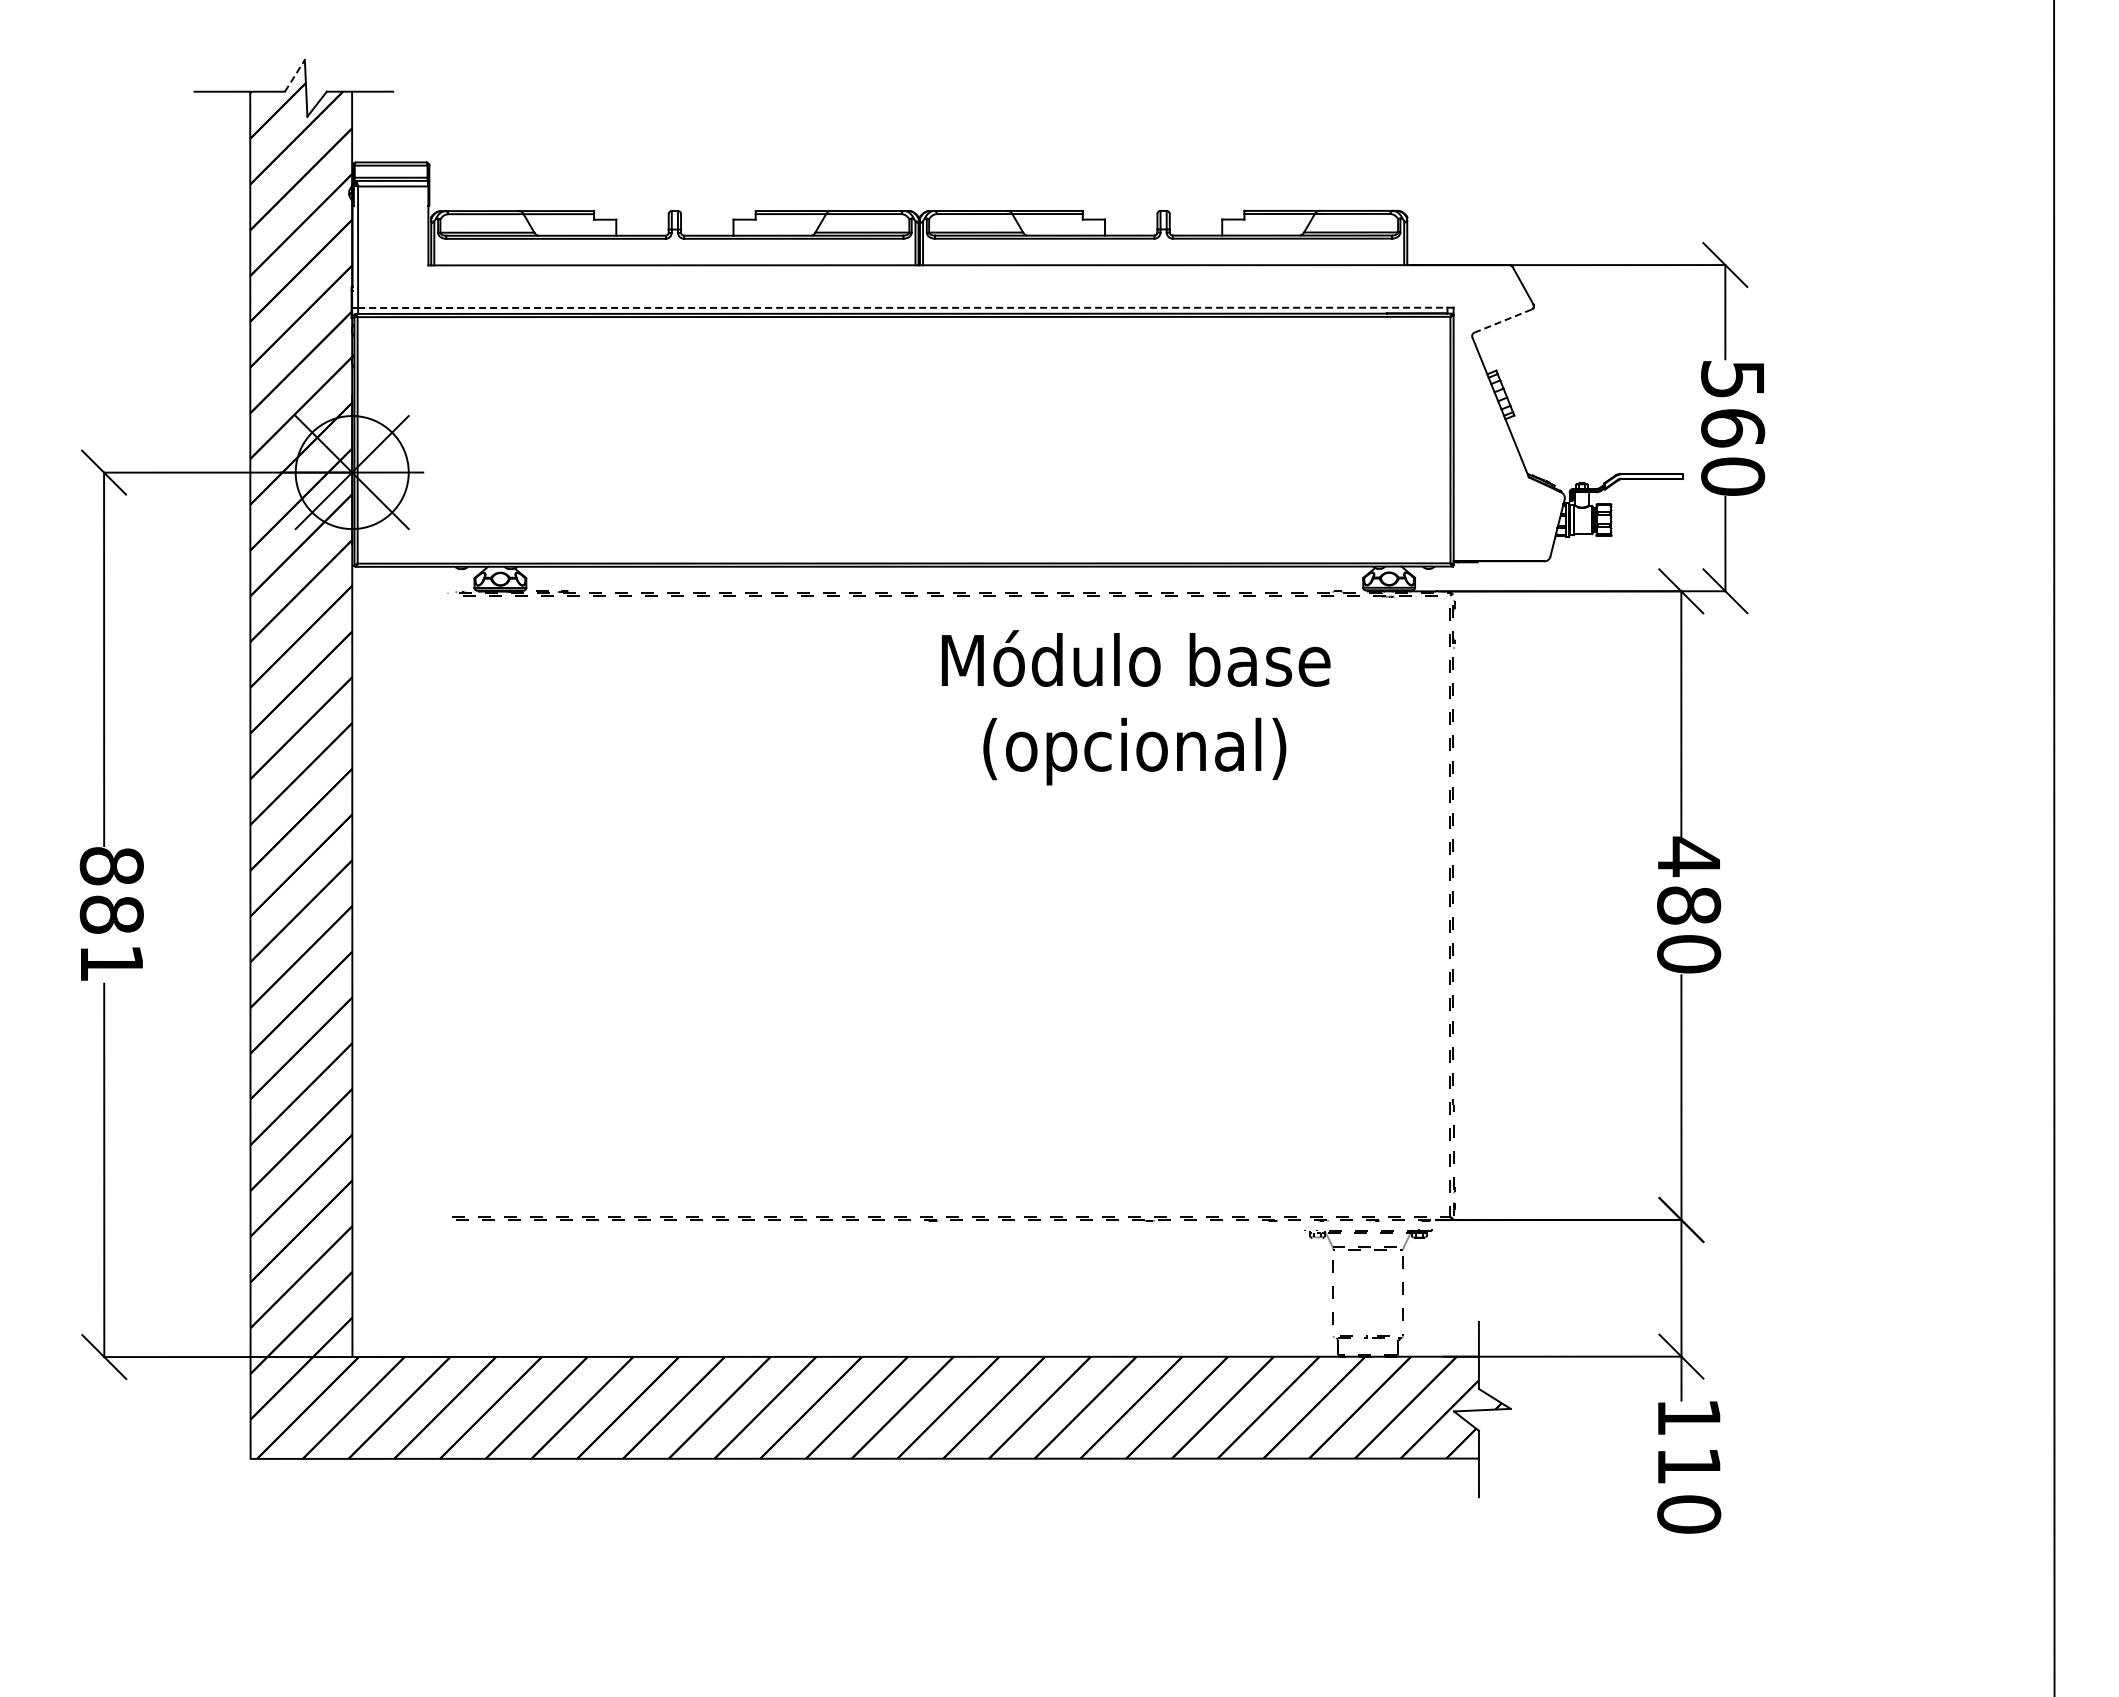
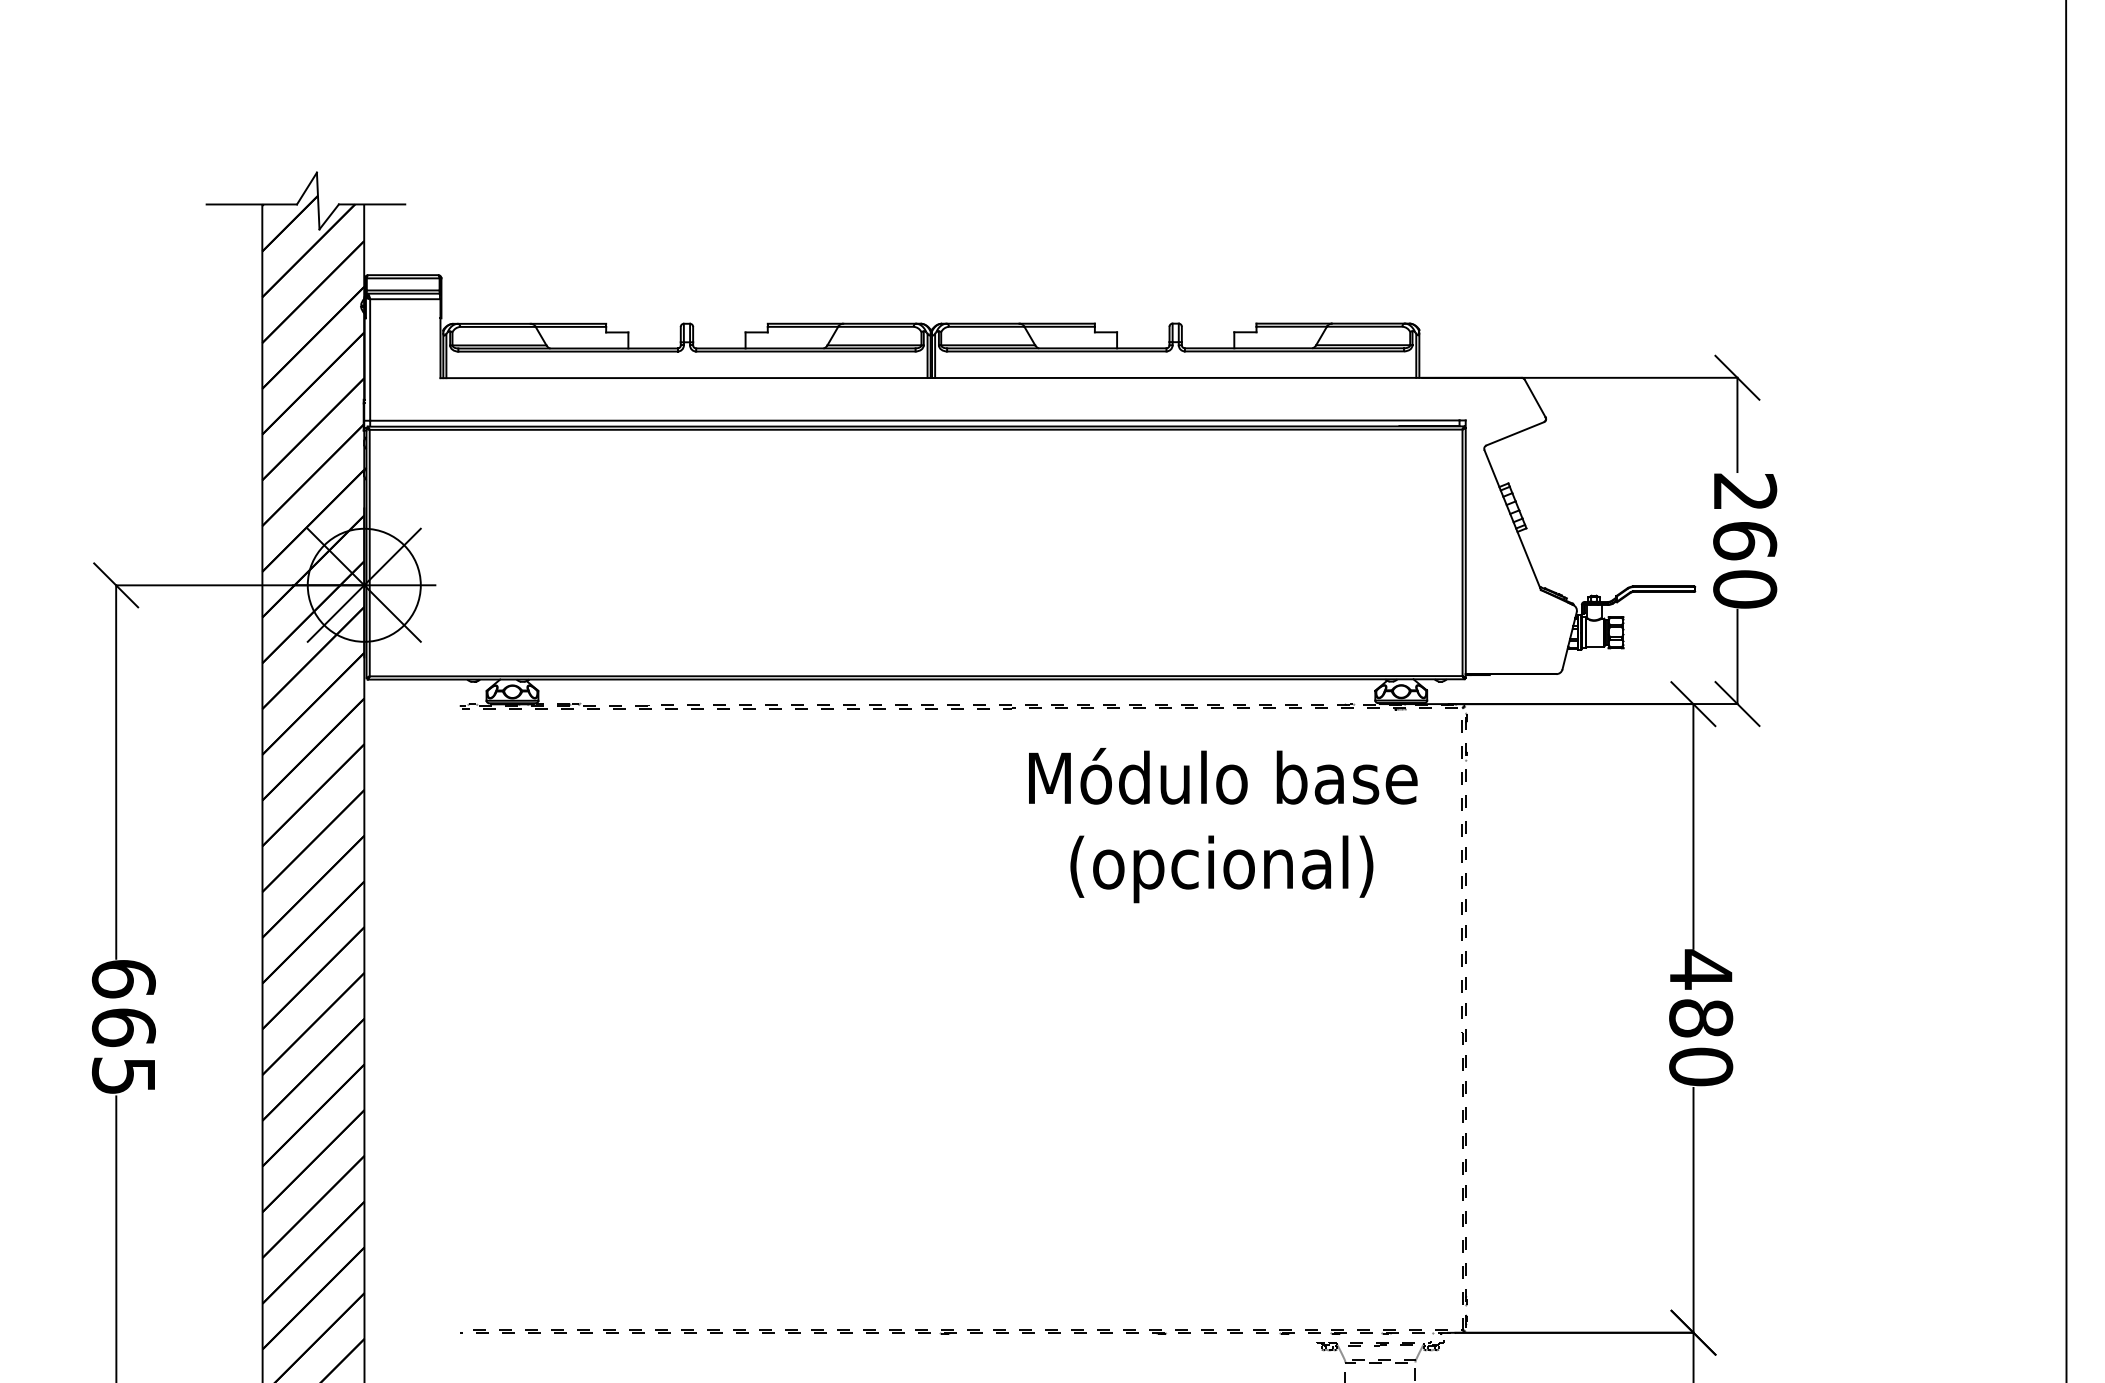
line: (294, 75) -> (306, 188), dashed -> solid
line: (902, 307) -> (914, 420), dashed -> solid
line: (1503, 321) -> (1515, 434), dashed -> solid
text: (1733, 378) -> (1745, 491), 560 -> 260
text: (1135, 707) -> (1222, 825), moved
text: (111, 913) -> (123, 1026), 881 -> 665

